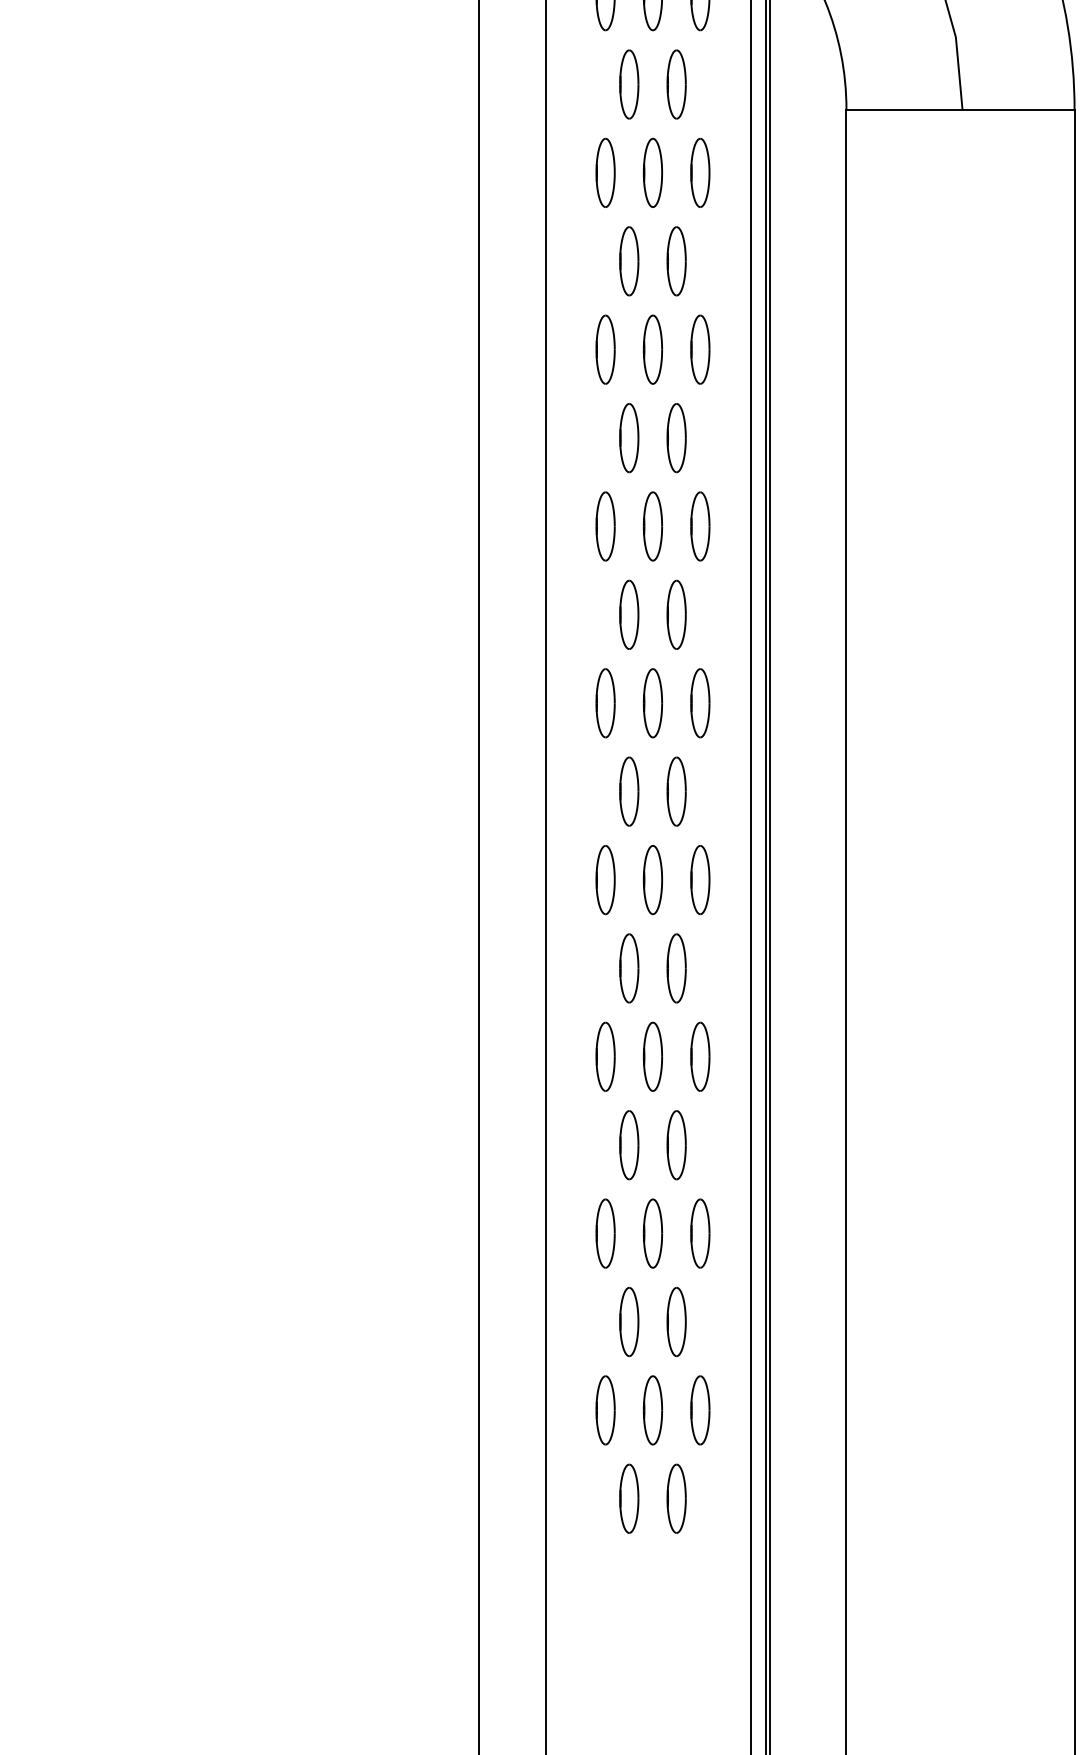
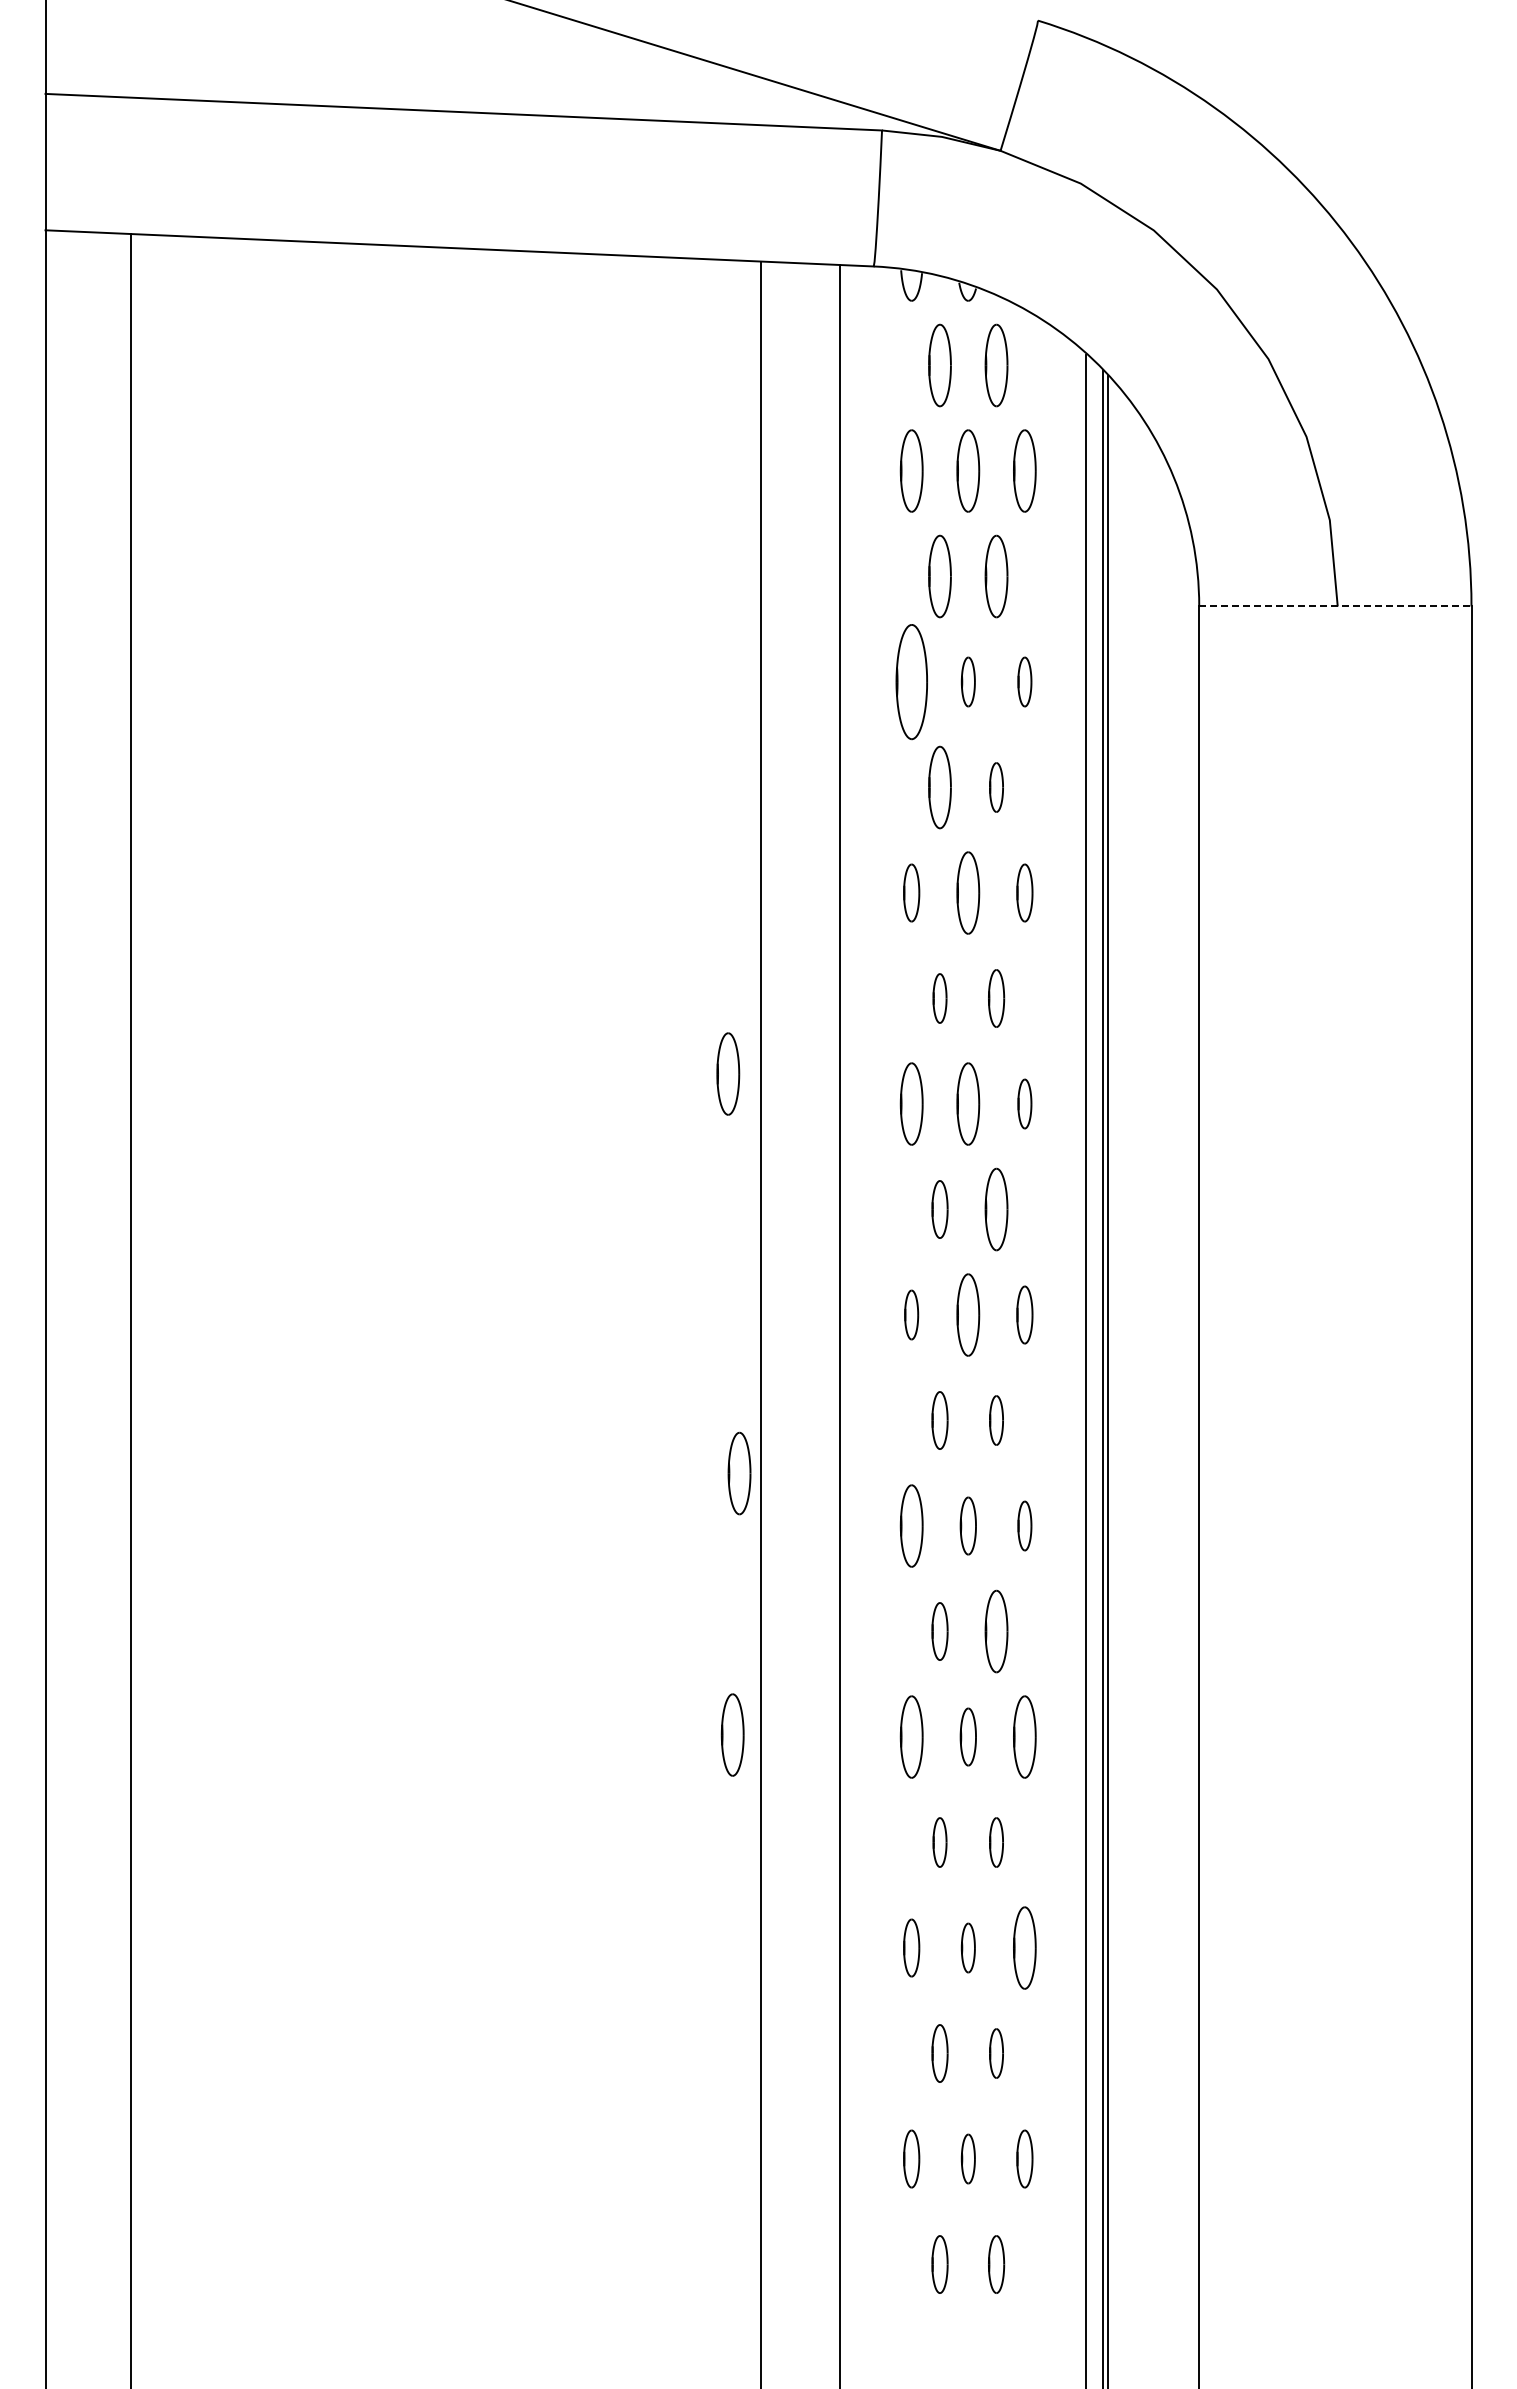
line: (960, 109) -> (1335, 606), solid -> dashed
part: (605, 172) -> (911, 681), size x1.4
part: (653, 172) -> (968, 681), size x0.6
part: (700, 172) -> (1024, 681), size x0.6
part: (676, 261) -> (996, 787), size x0.6
part: (605, 349) -> (911, 892), size x0.7
part: (700, 349) -> (1024, 892), size x0.7
part: (628, 438) -> (939, 998), size x0.6
part: (676, 438) -> (996, 998), size x0.7
part: (452, 500) -> (728, 1073), added
part: (700, 526) -> (1024, 1103), size x0.6
part: (628, 614) -> (939, 1209), size x0.7
part: (605, 702) -> (911, 1314), size x0.6
part: (700, 702) -> (1024, 1314), size x0.7
part: (628, 791) -> (939, 1420), size x0.7
part: (676, 791) -> (996, 1420), size x0.6
part: (461, 836) -> (739, 1473), added
part: (653, 879) -> (968, 1525), size x0.7
part: (700, 879) -> (1024, 1525), size x0.6
part: (628, 968) -> (939, 1631), size x0.7
part: (455, 1054) -> (732, 1734), added
part: (653, 1056) -> (968, 1736), size x0.7
part: (628, 1145) -> (939, 1842), size x0.6
part: (676, 1145) -> (996, 1842), size x0.6
part: (605, 1233) -> (911, 1947), size x0.7
part: (653, 1233) -> (968, 1947), size x0.6
part: (628, 1321) -> (939, 2053), size x0.7
part: (676, 1321) -> (996, 2053), size x0.6
part: (605, 1409) -> (911, 2158), size x0.7
part: (653, 1409) -> (968, 2158), size x0.6
part: (700, 1409) -> (1024, 2158), size x0.7
part: (628, 1498) -> (939, 2264), size x0.7
part: (676, 1498) -> (996, 2264), size x0.7

